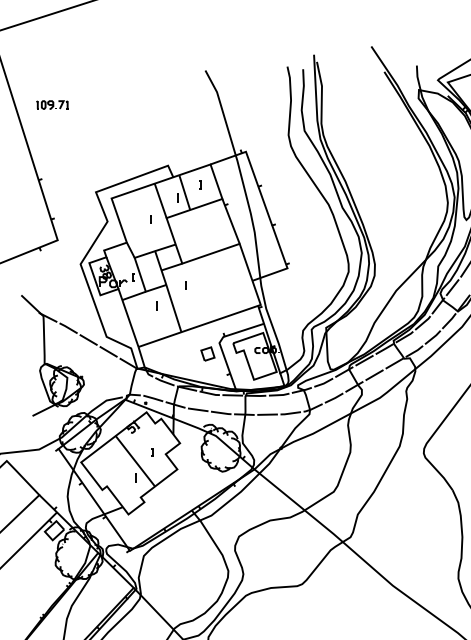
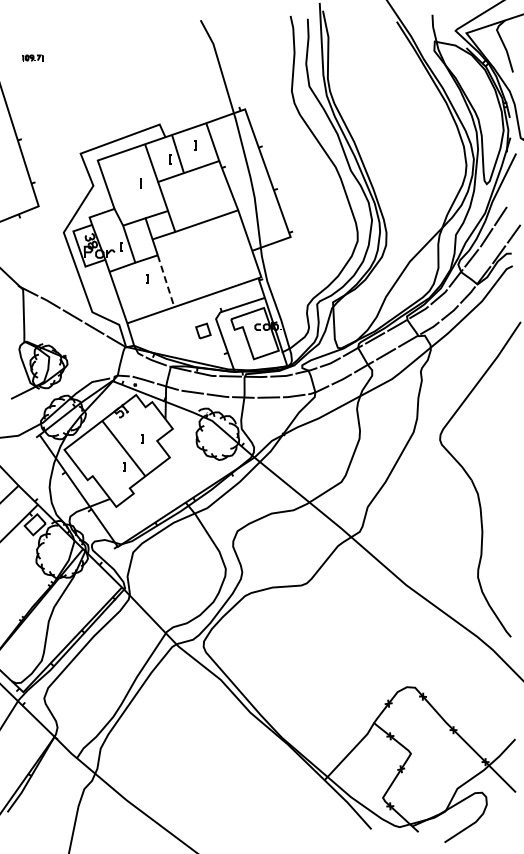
part: (52, 104) -> (32, 57), size x0.6
part: (186, 285) -> (179, 255), removed
line: (174, 309) -> (166, 282), solid -> dashed

